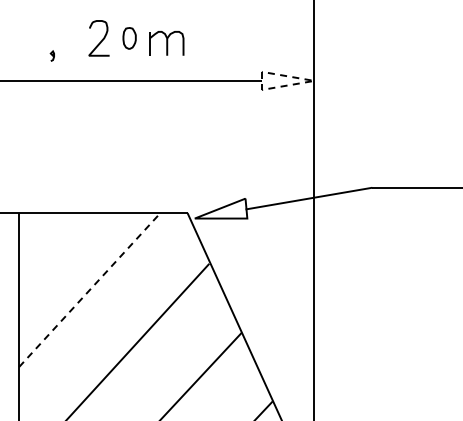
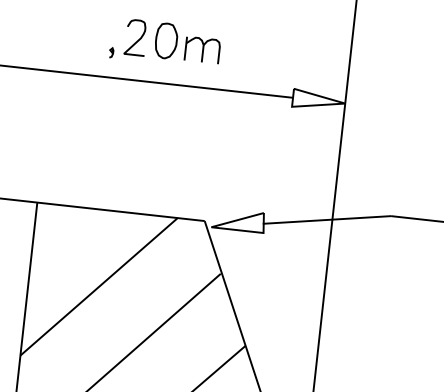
part: (129, 38) -> (166, 41), size x1.67
curve: (51, 55) -> (110, 52), moved
line: (305, 82) -> (336, 104), dashed -> solid
line: (90, 289) -> (99, 286), dashed -> solid

